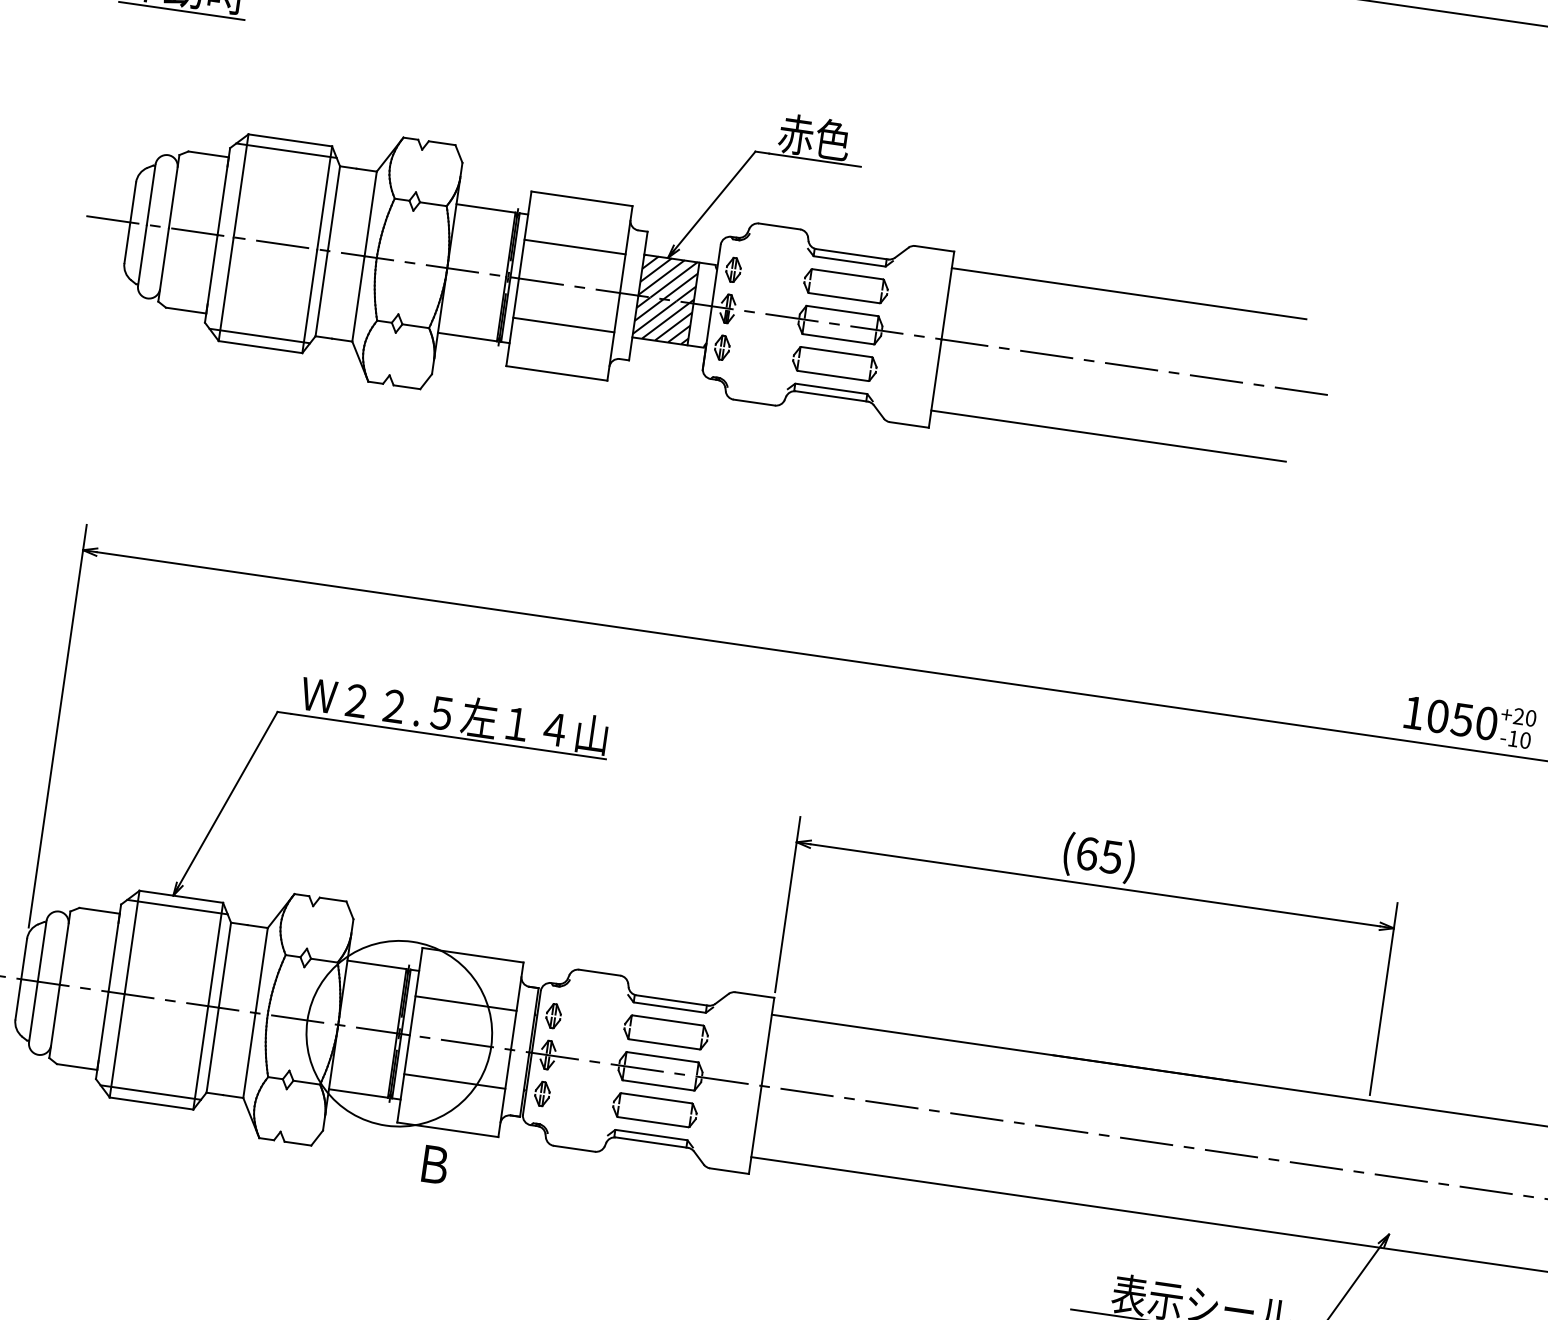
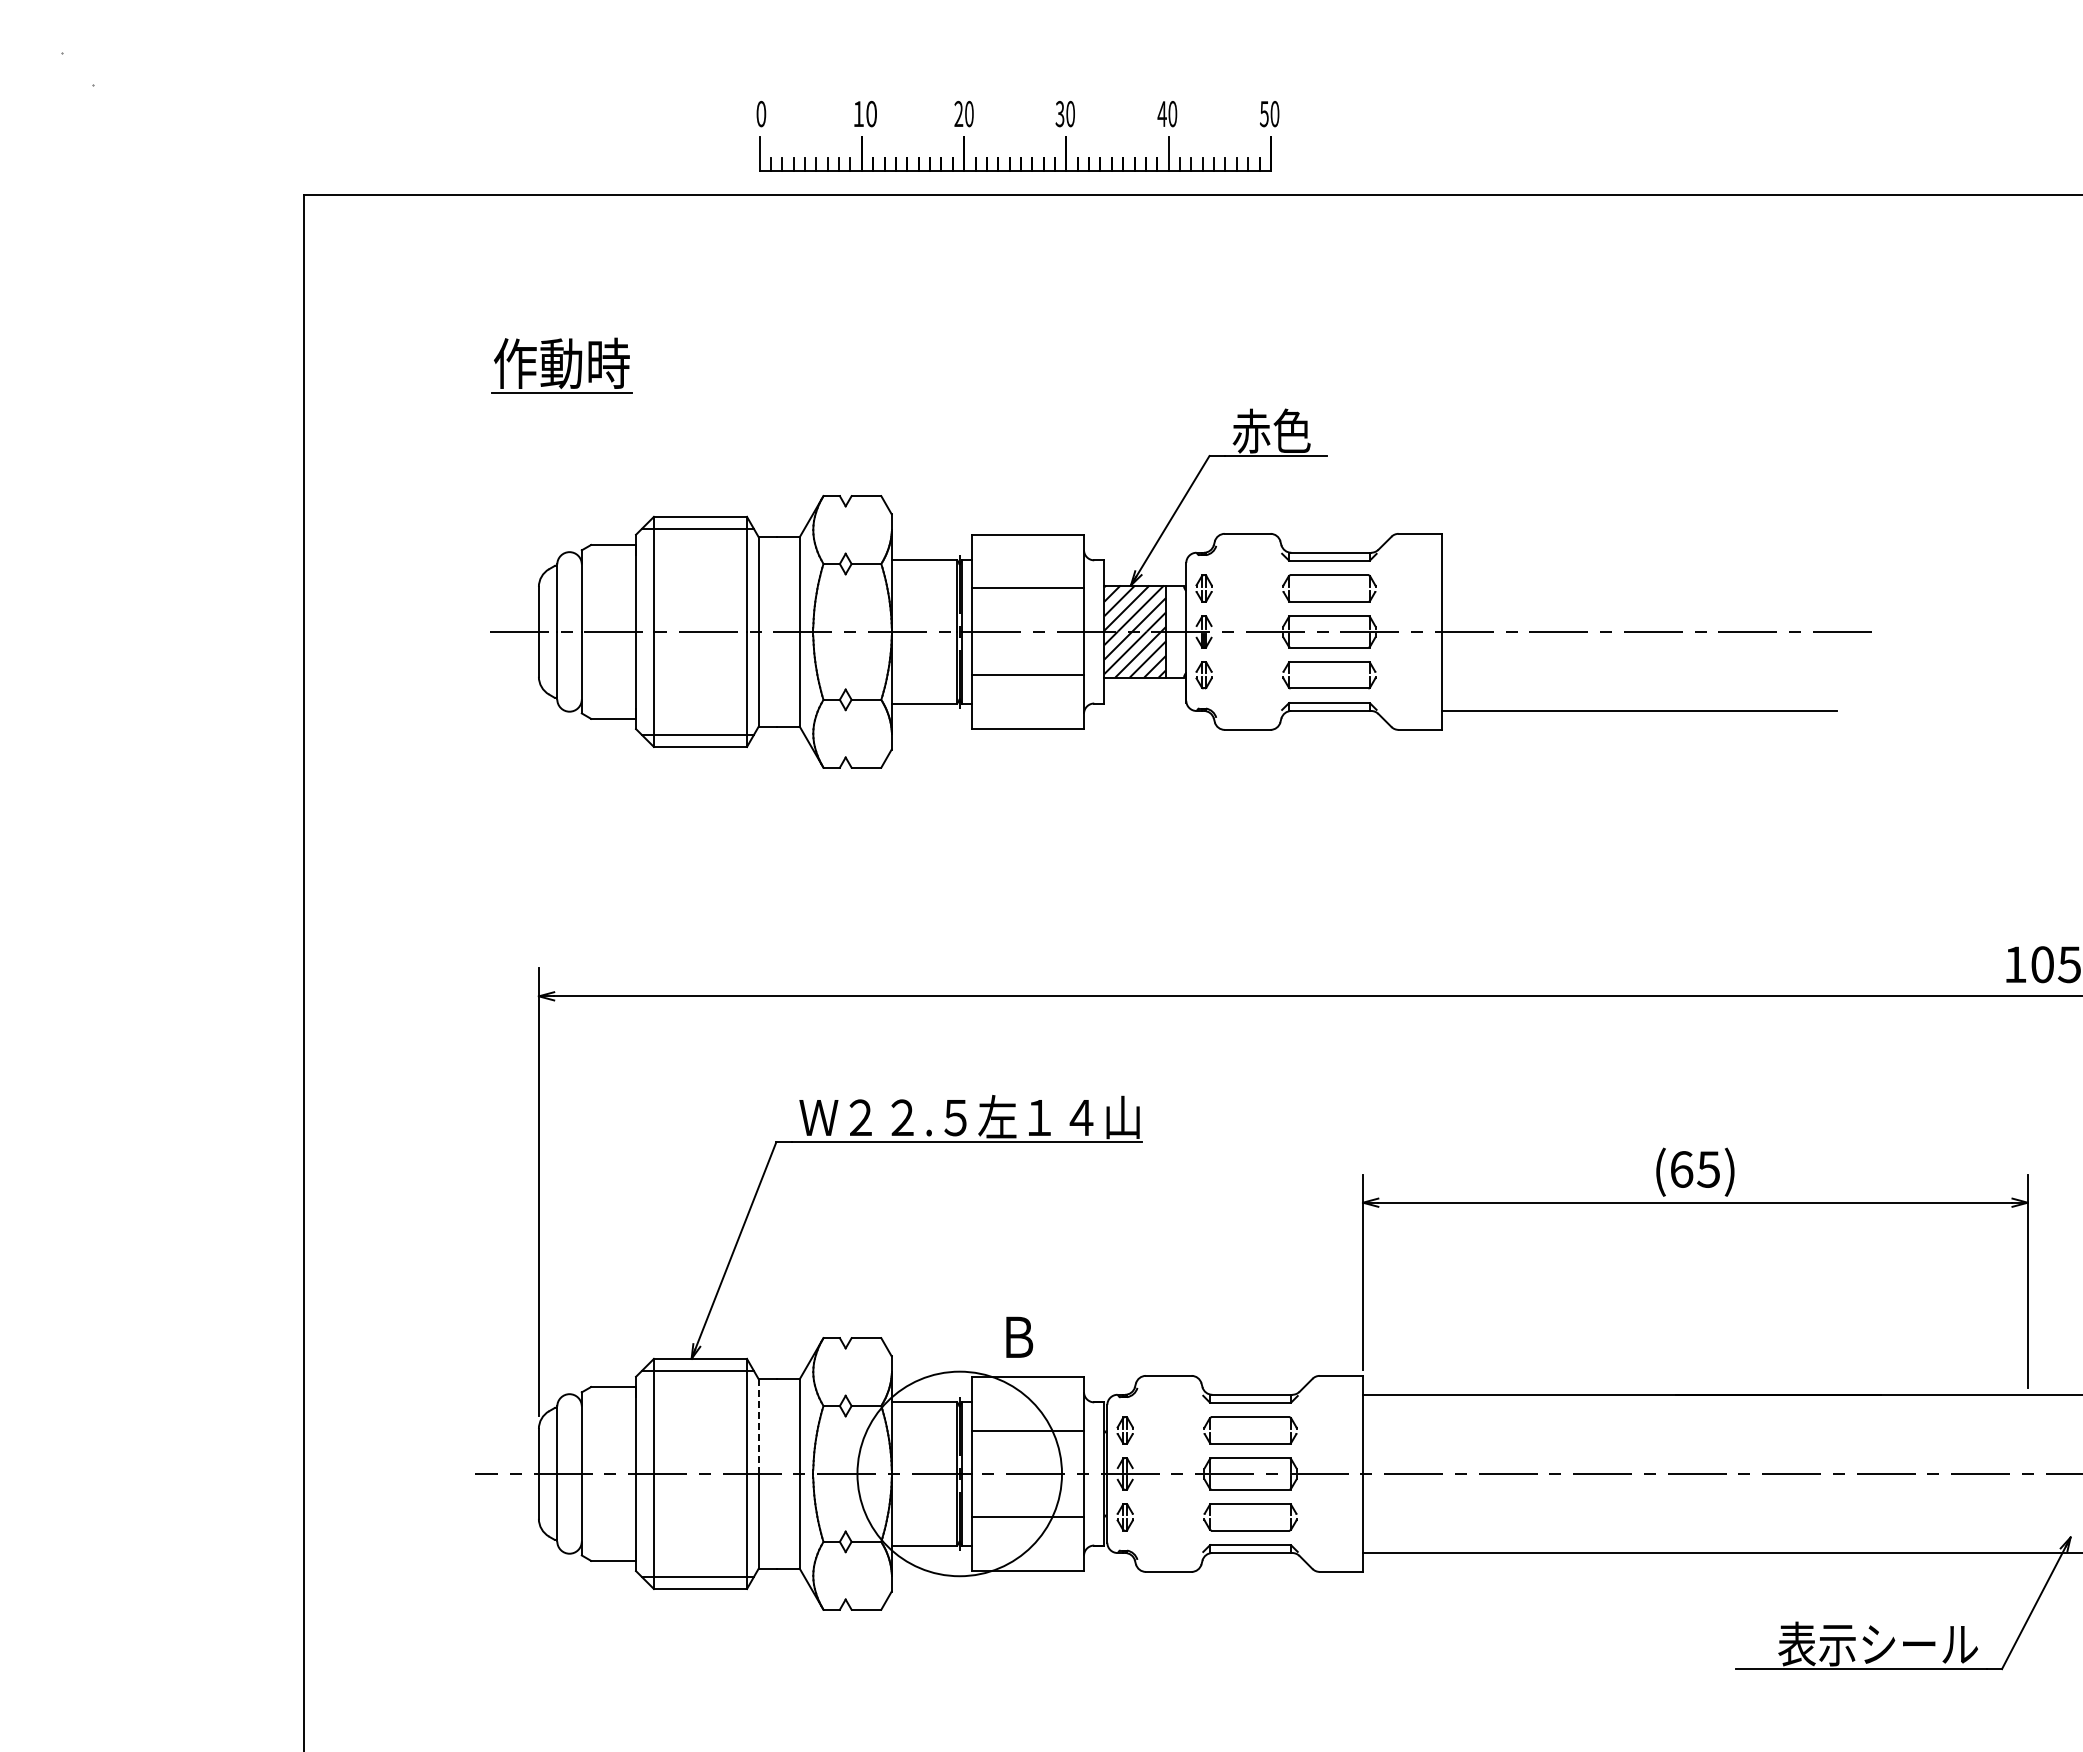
line: (1128, 293) -> (1638, 552), removed
line: (224, 965) -> (758, 1427), solid -> dashed
text: (435, 1164) -> (1019, 1336), moved

